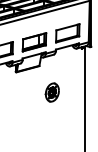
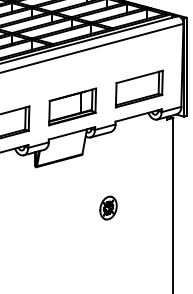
part: (52, 92) -> (108, 207), size x0.62

